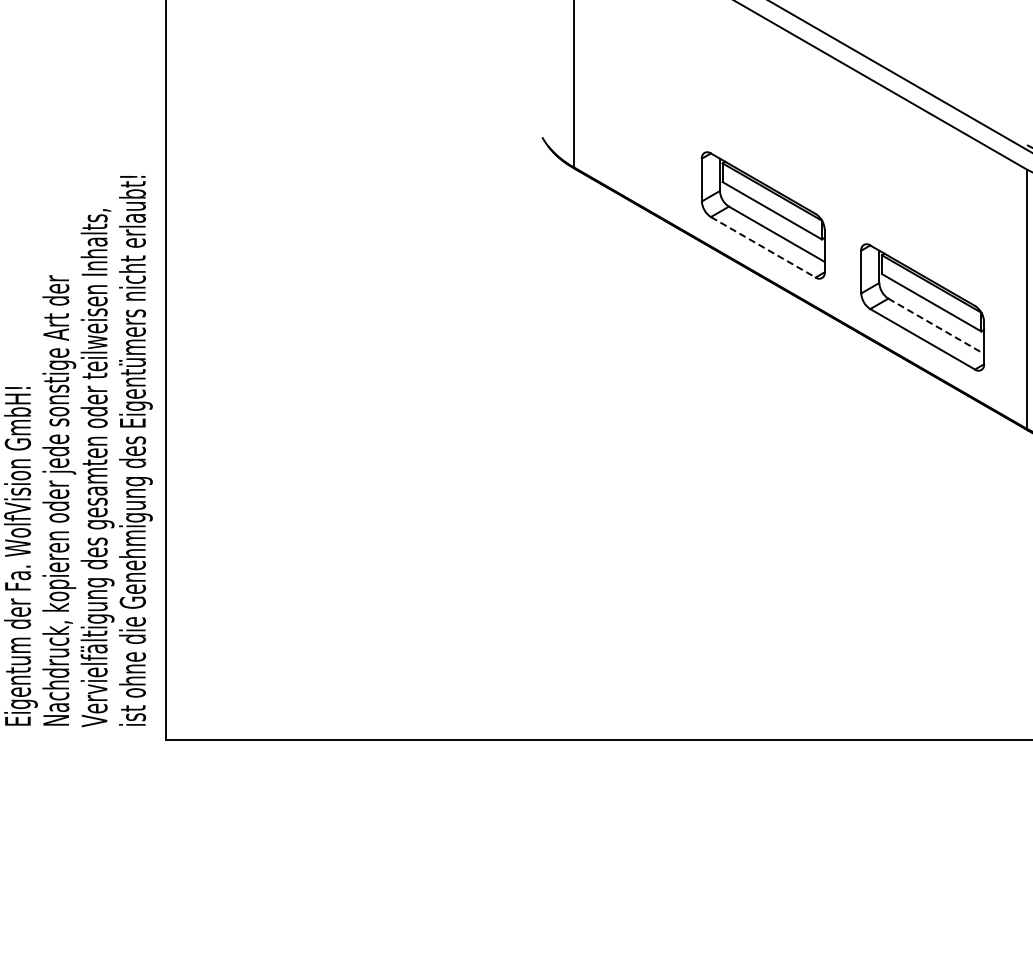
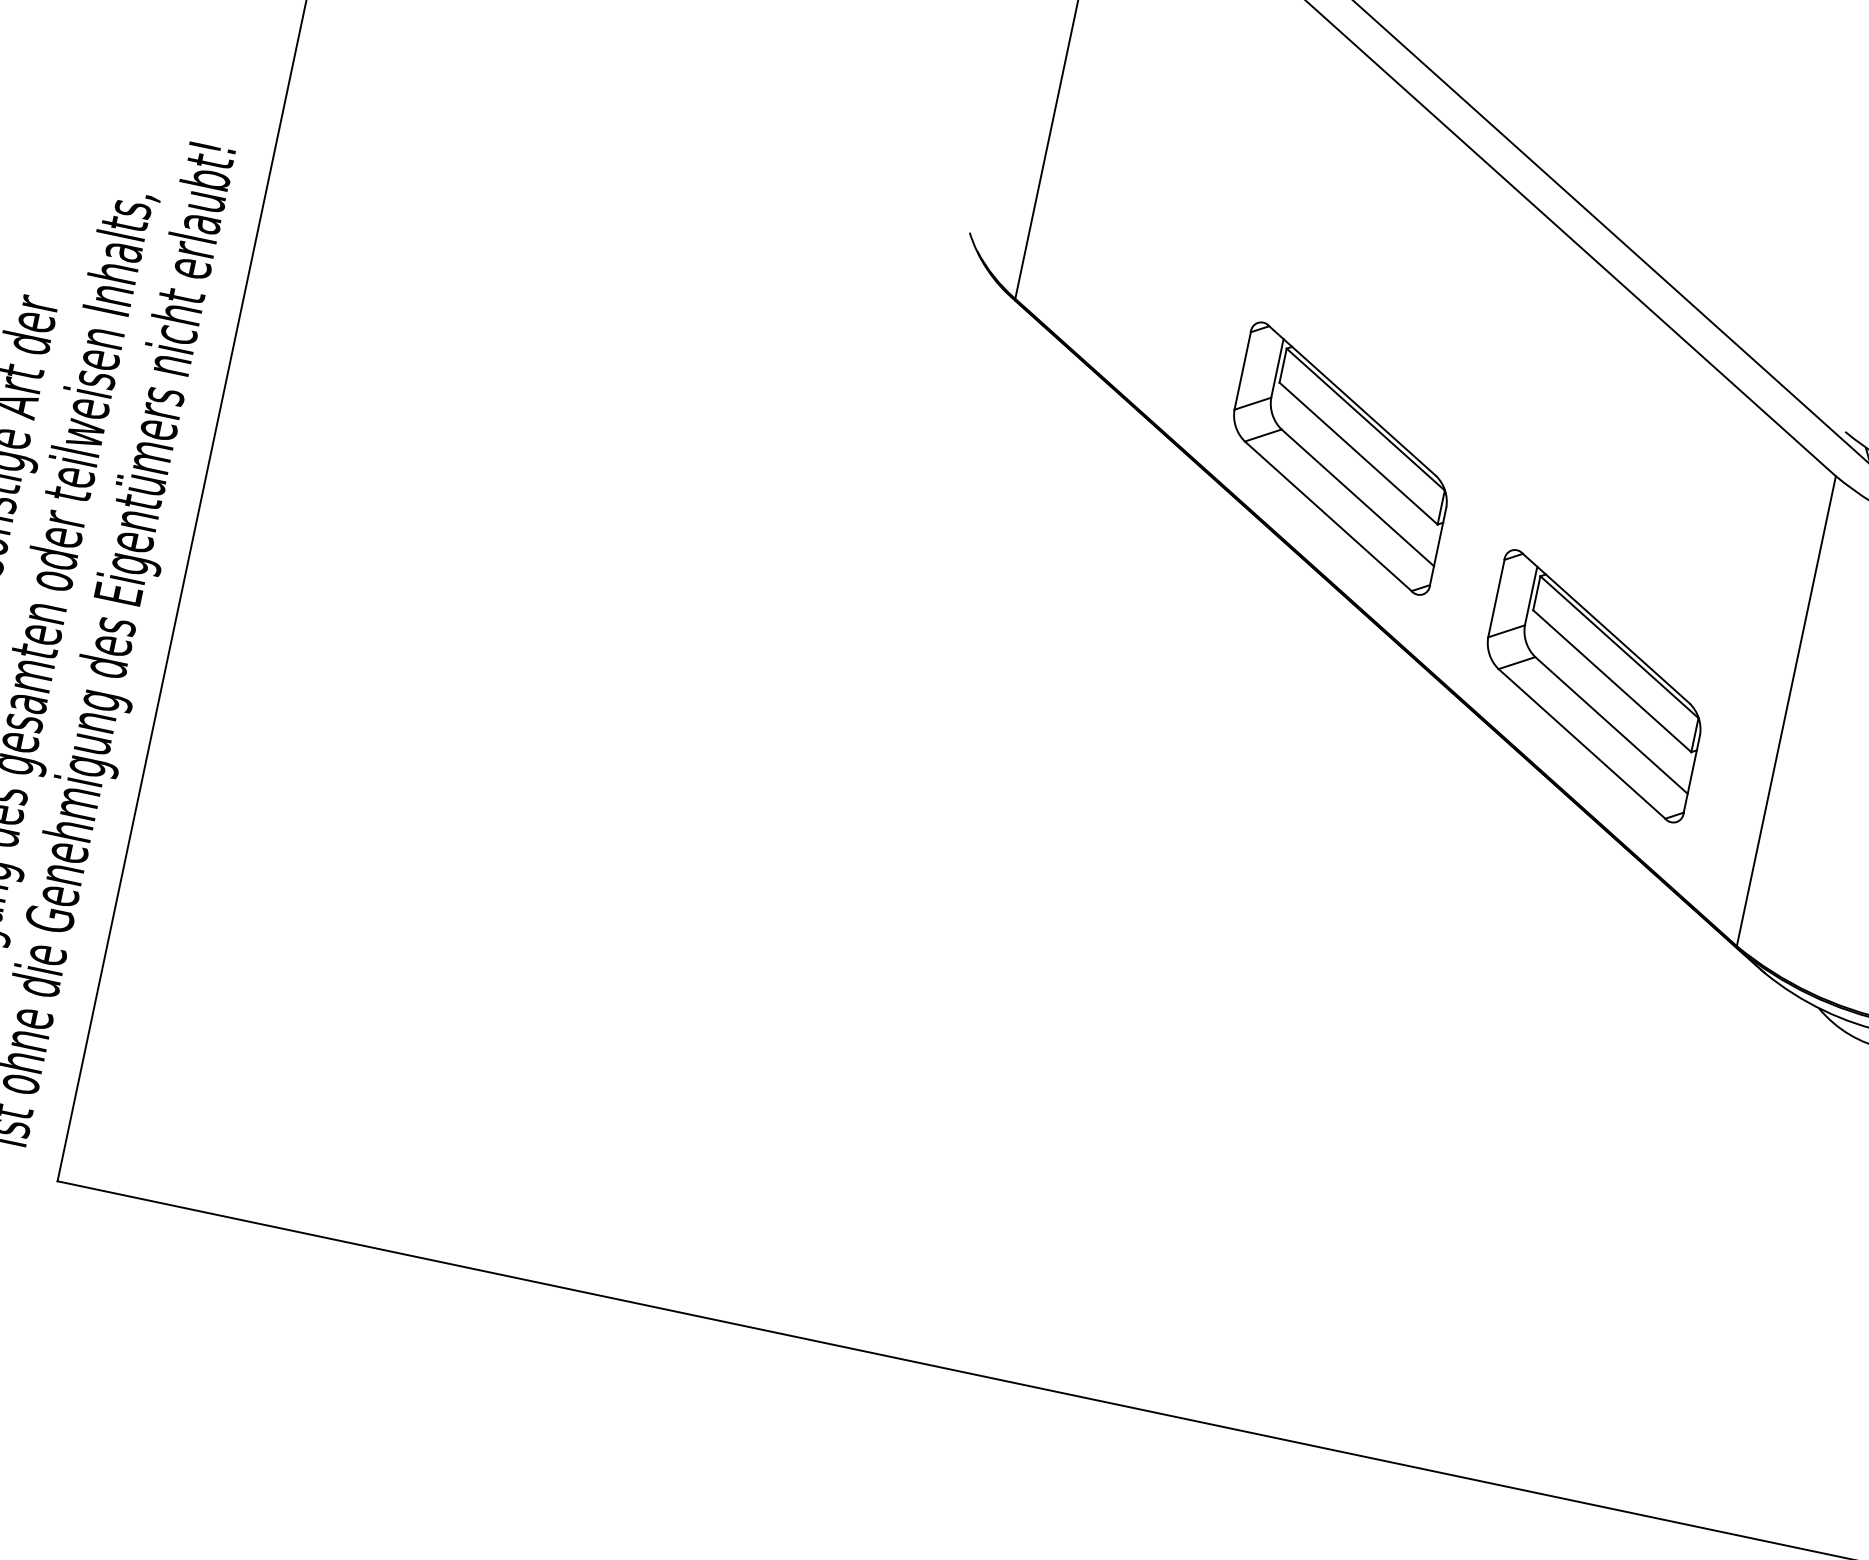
line: (763, 247) -> (1328, 516), dashed -> solid
line: (936, 326) -> (1611, 725), dashed -> solid

